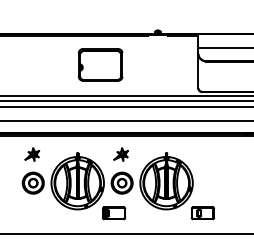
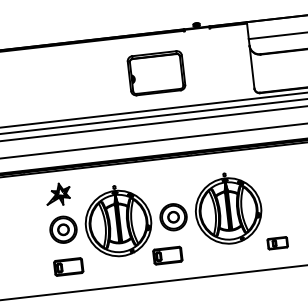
part: (100, 64) -> (156, 72), moved
part: (31, 154) -> (57, 194), size x1.4
part: (120, 154) -> (167, 181), removed
part: (34, 213) -> (69, 267), added
part: (202, 213) -> (277, 243), size x0.7

